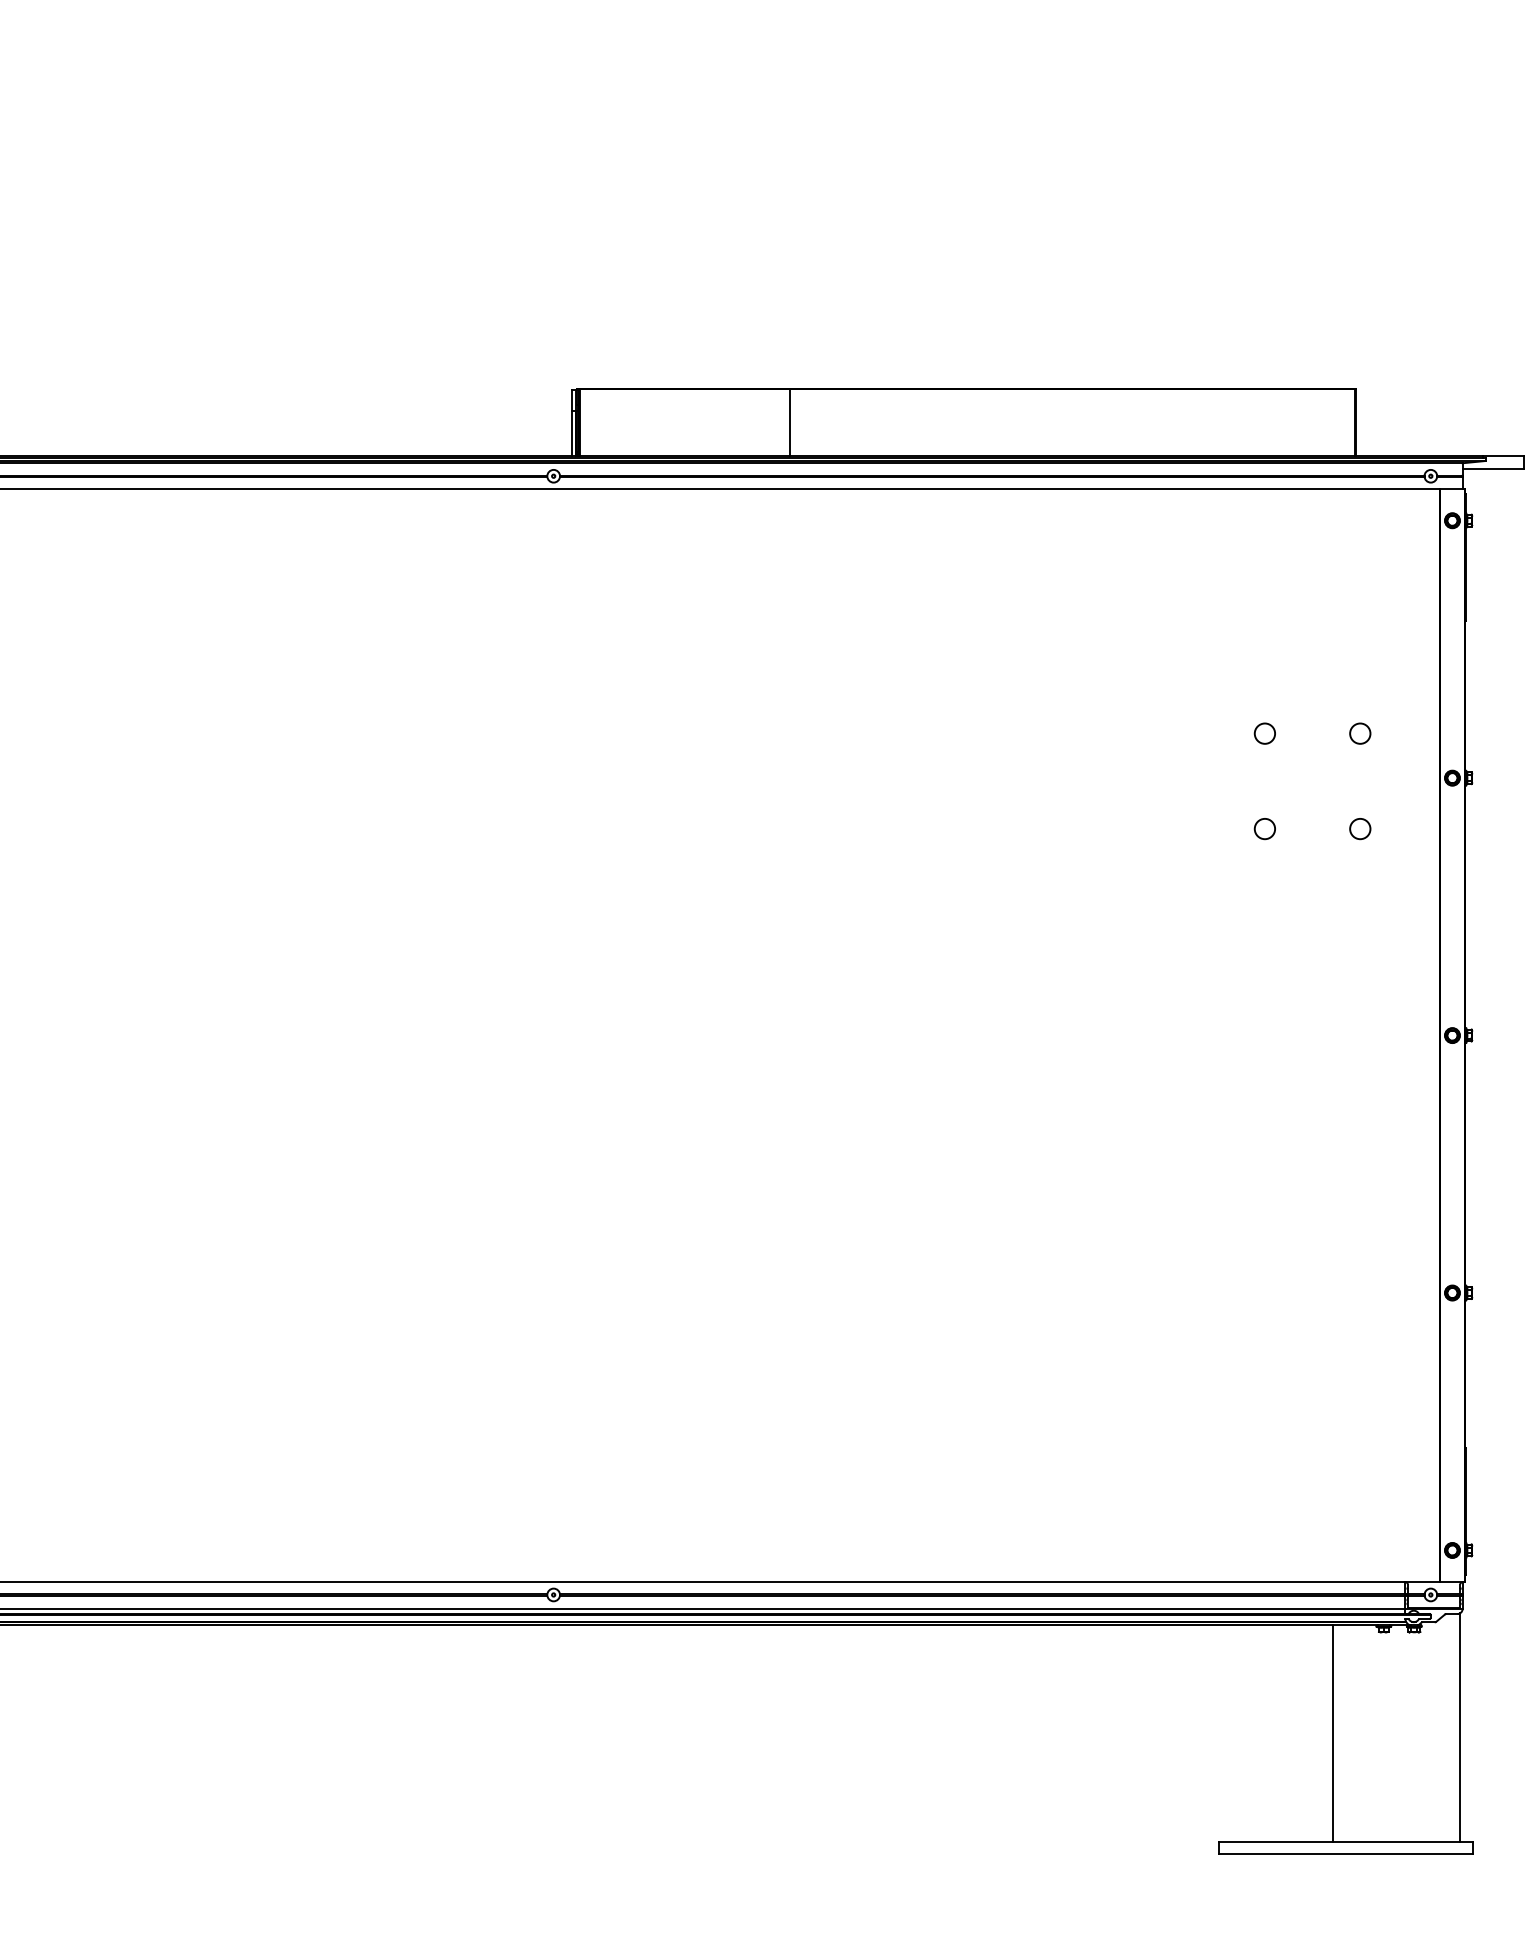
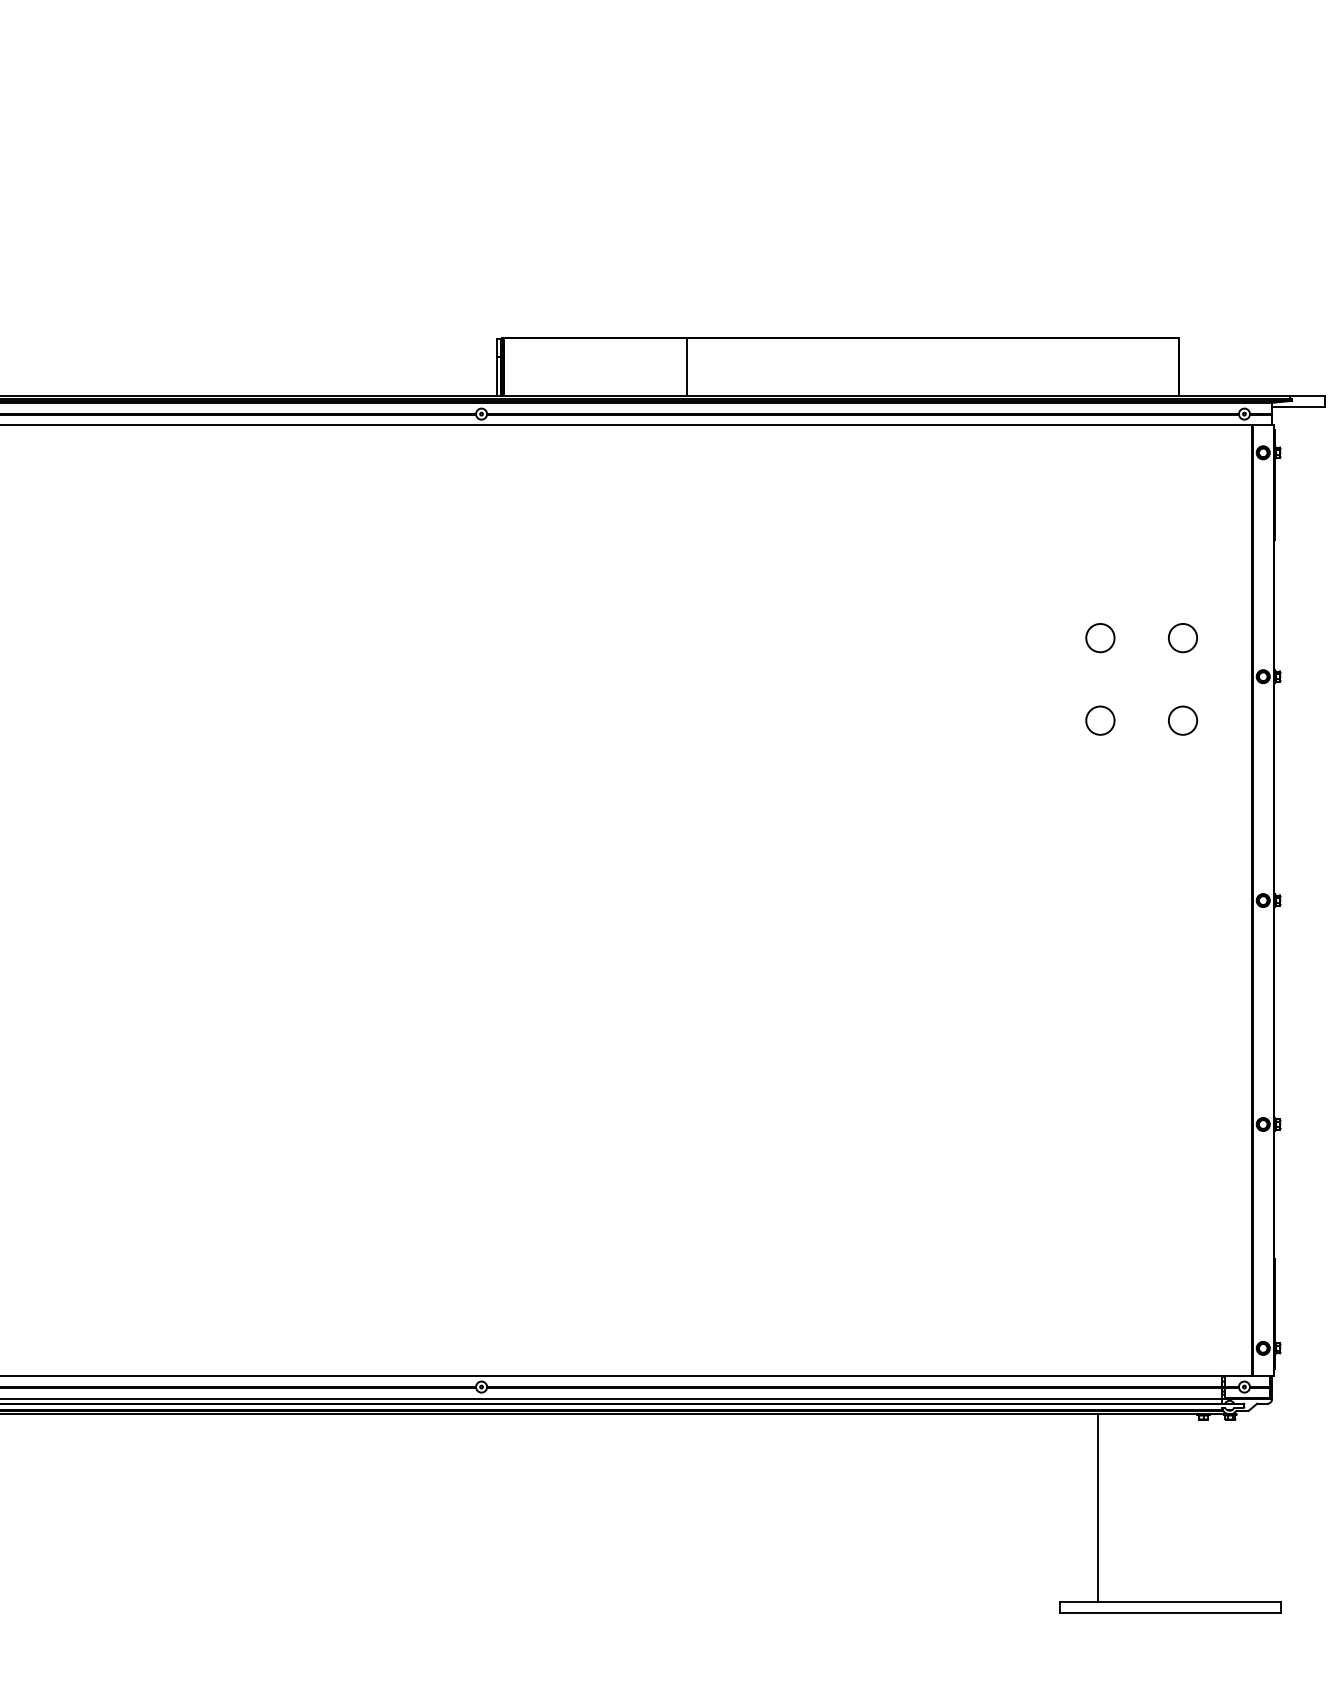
circle: (1264, 733) -> (1099, 637), size x1.6
circle: (1360, 733) -> (1183, 637), size x1.6
circle: (1264, 829) -> (1099, 721), size x1.6
circle: (1360, 829) -> (1183, 721), size x1.6
line: (1460, 1727) -> (1270, 1502), removed
line: (1332, 1733) -> (1097, 1507), moved

